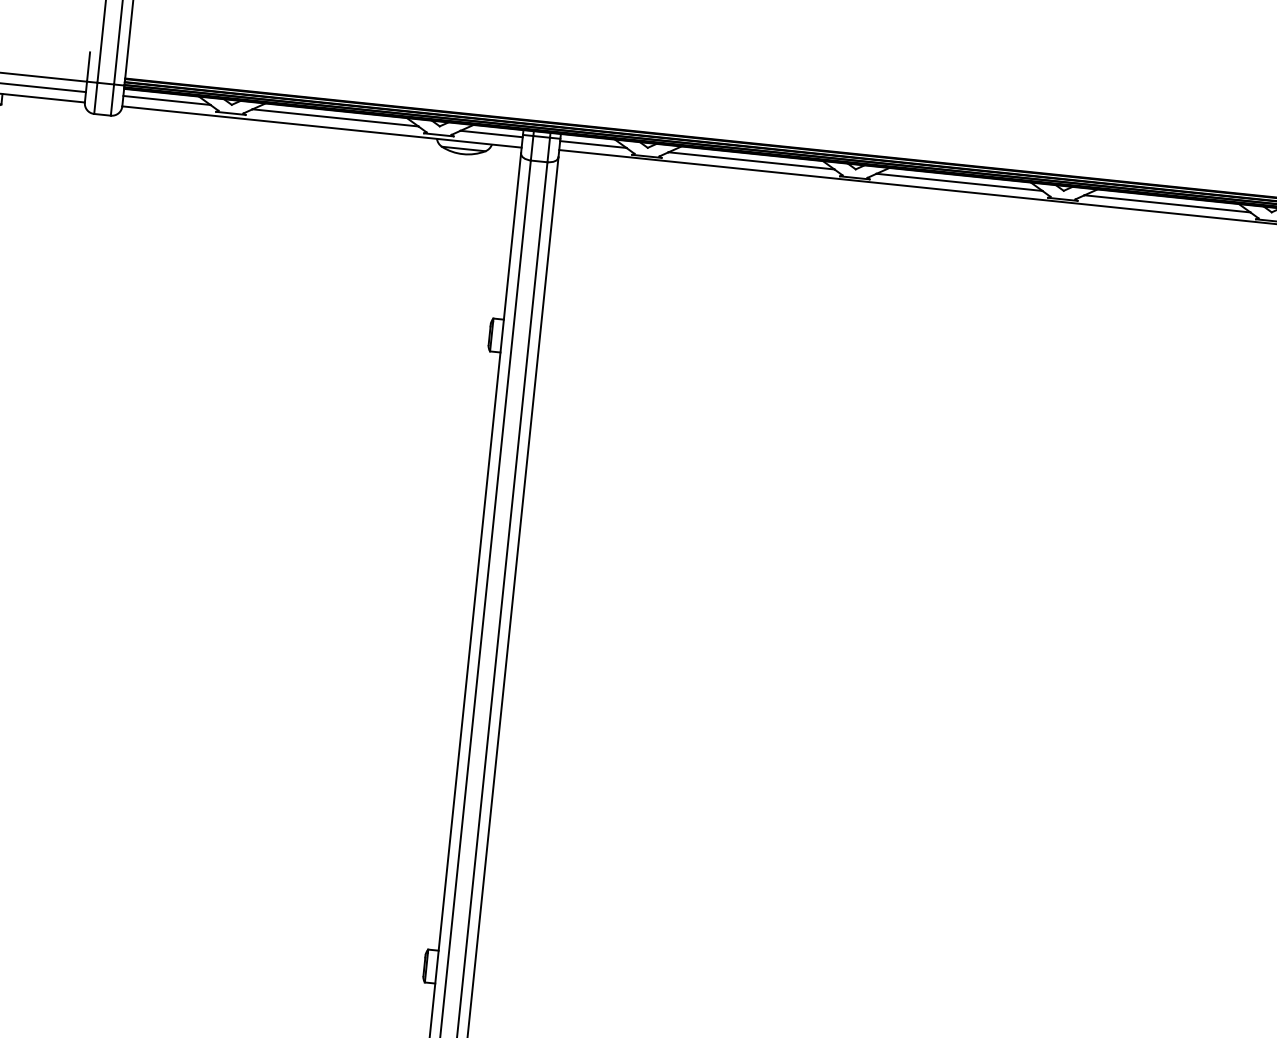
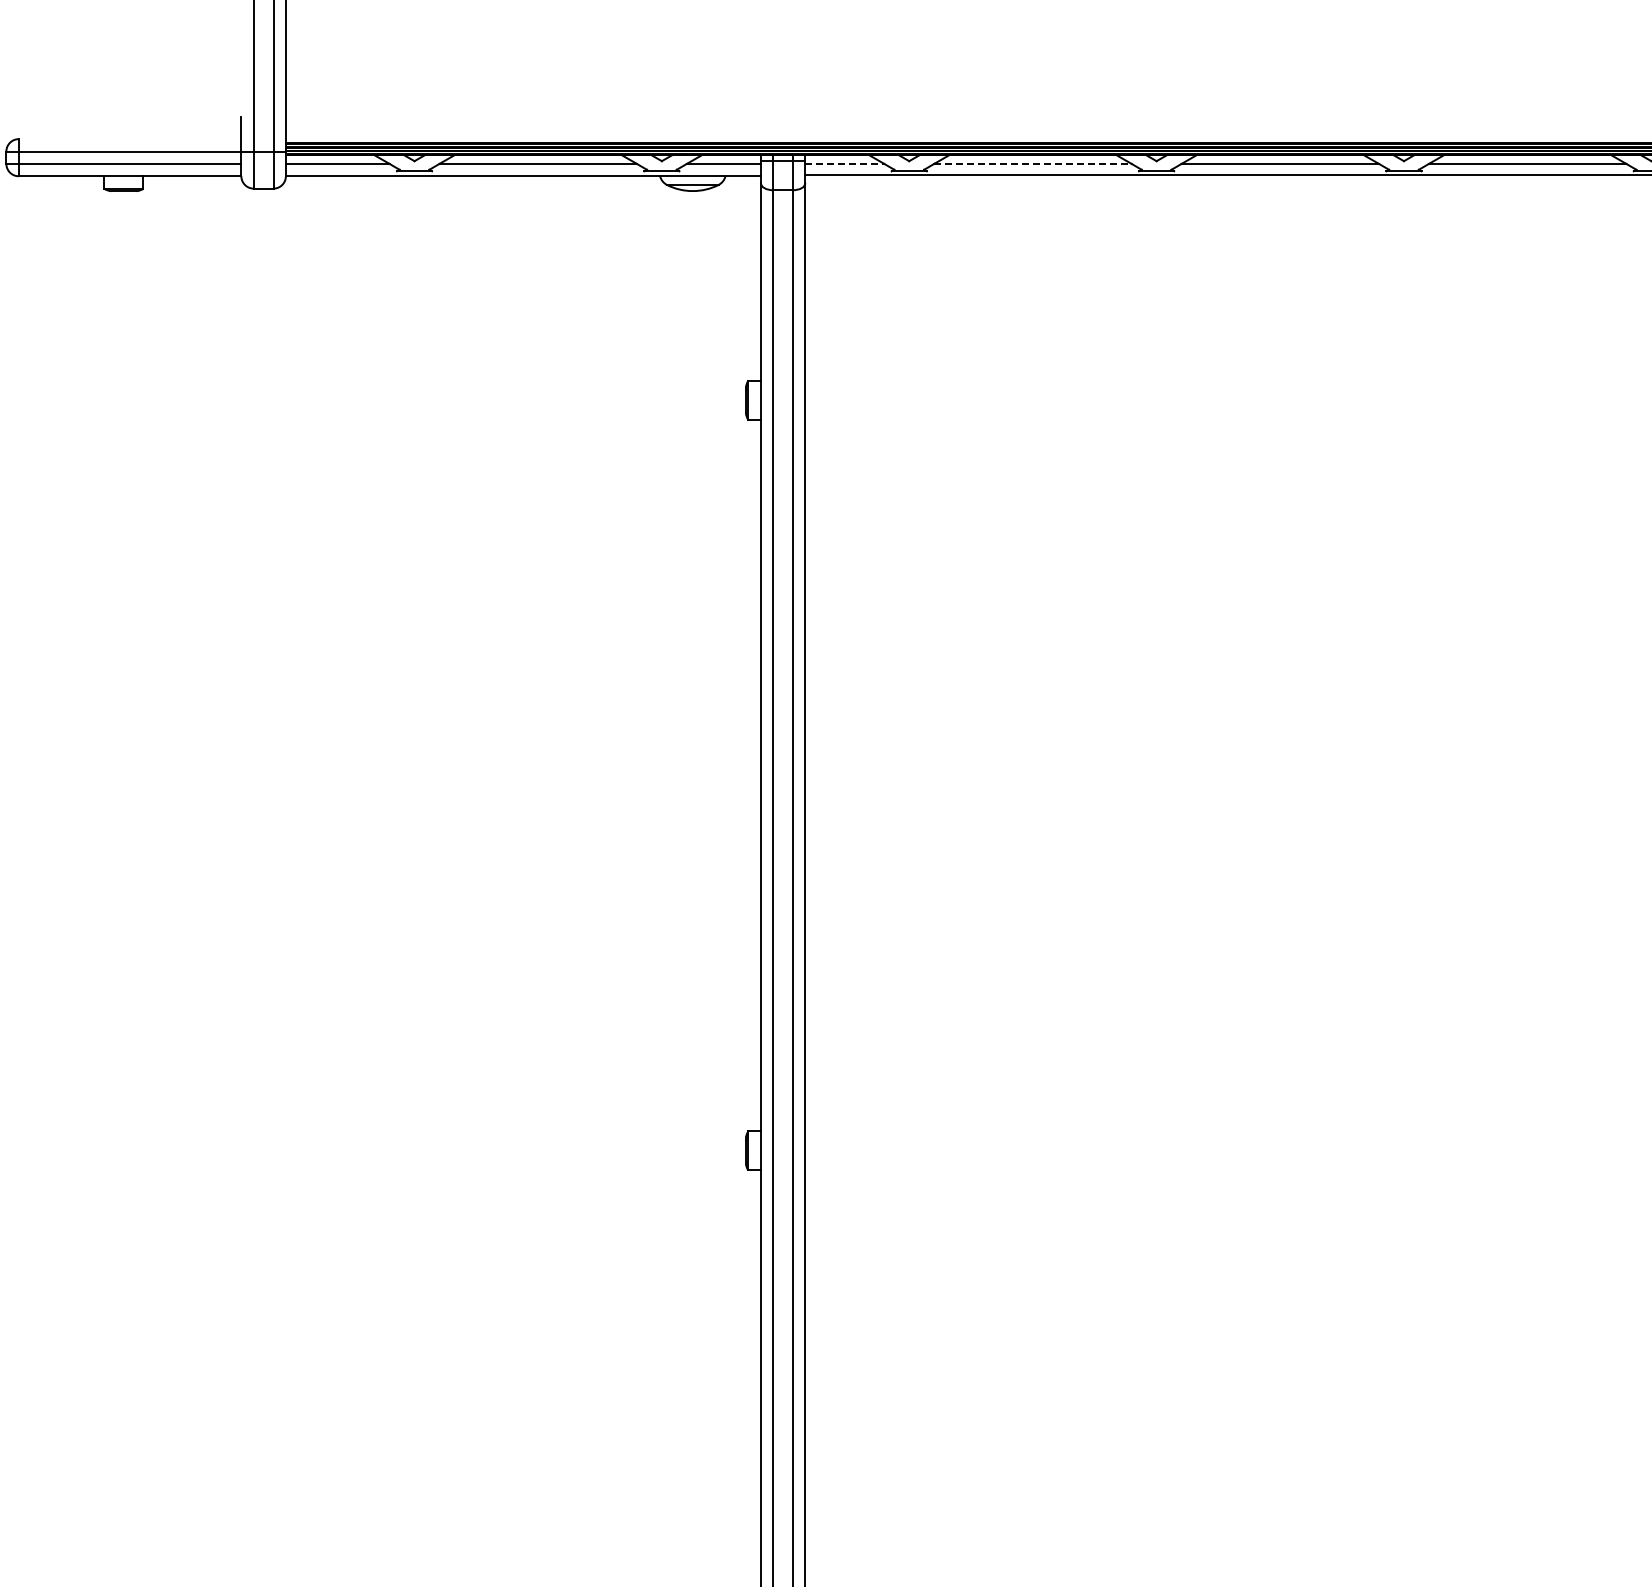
line: (593, 144) -> (845, 163), solid -> dashed
line: (751, 160) -> (1032, 163), solid -> dashed

